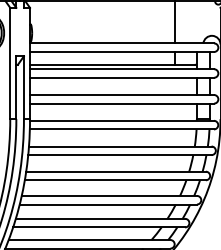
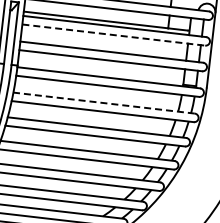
line: (122, 77) -> (114, 34), solid -> dashed
line: (119, 146) -> (103, 103), solid -> dashed

